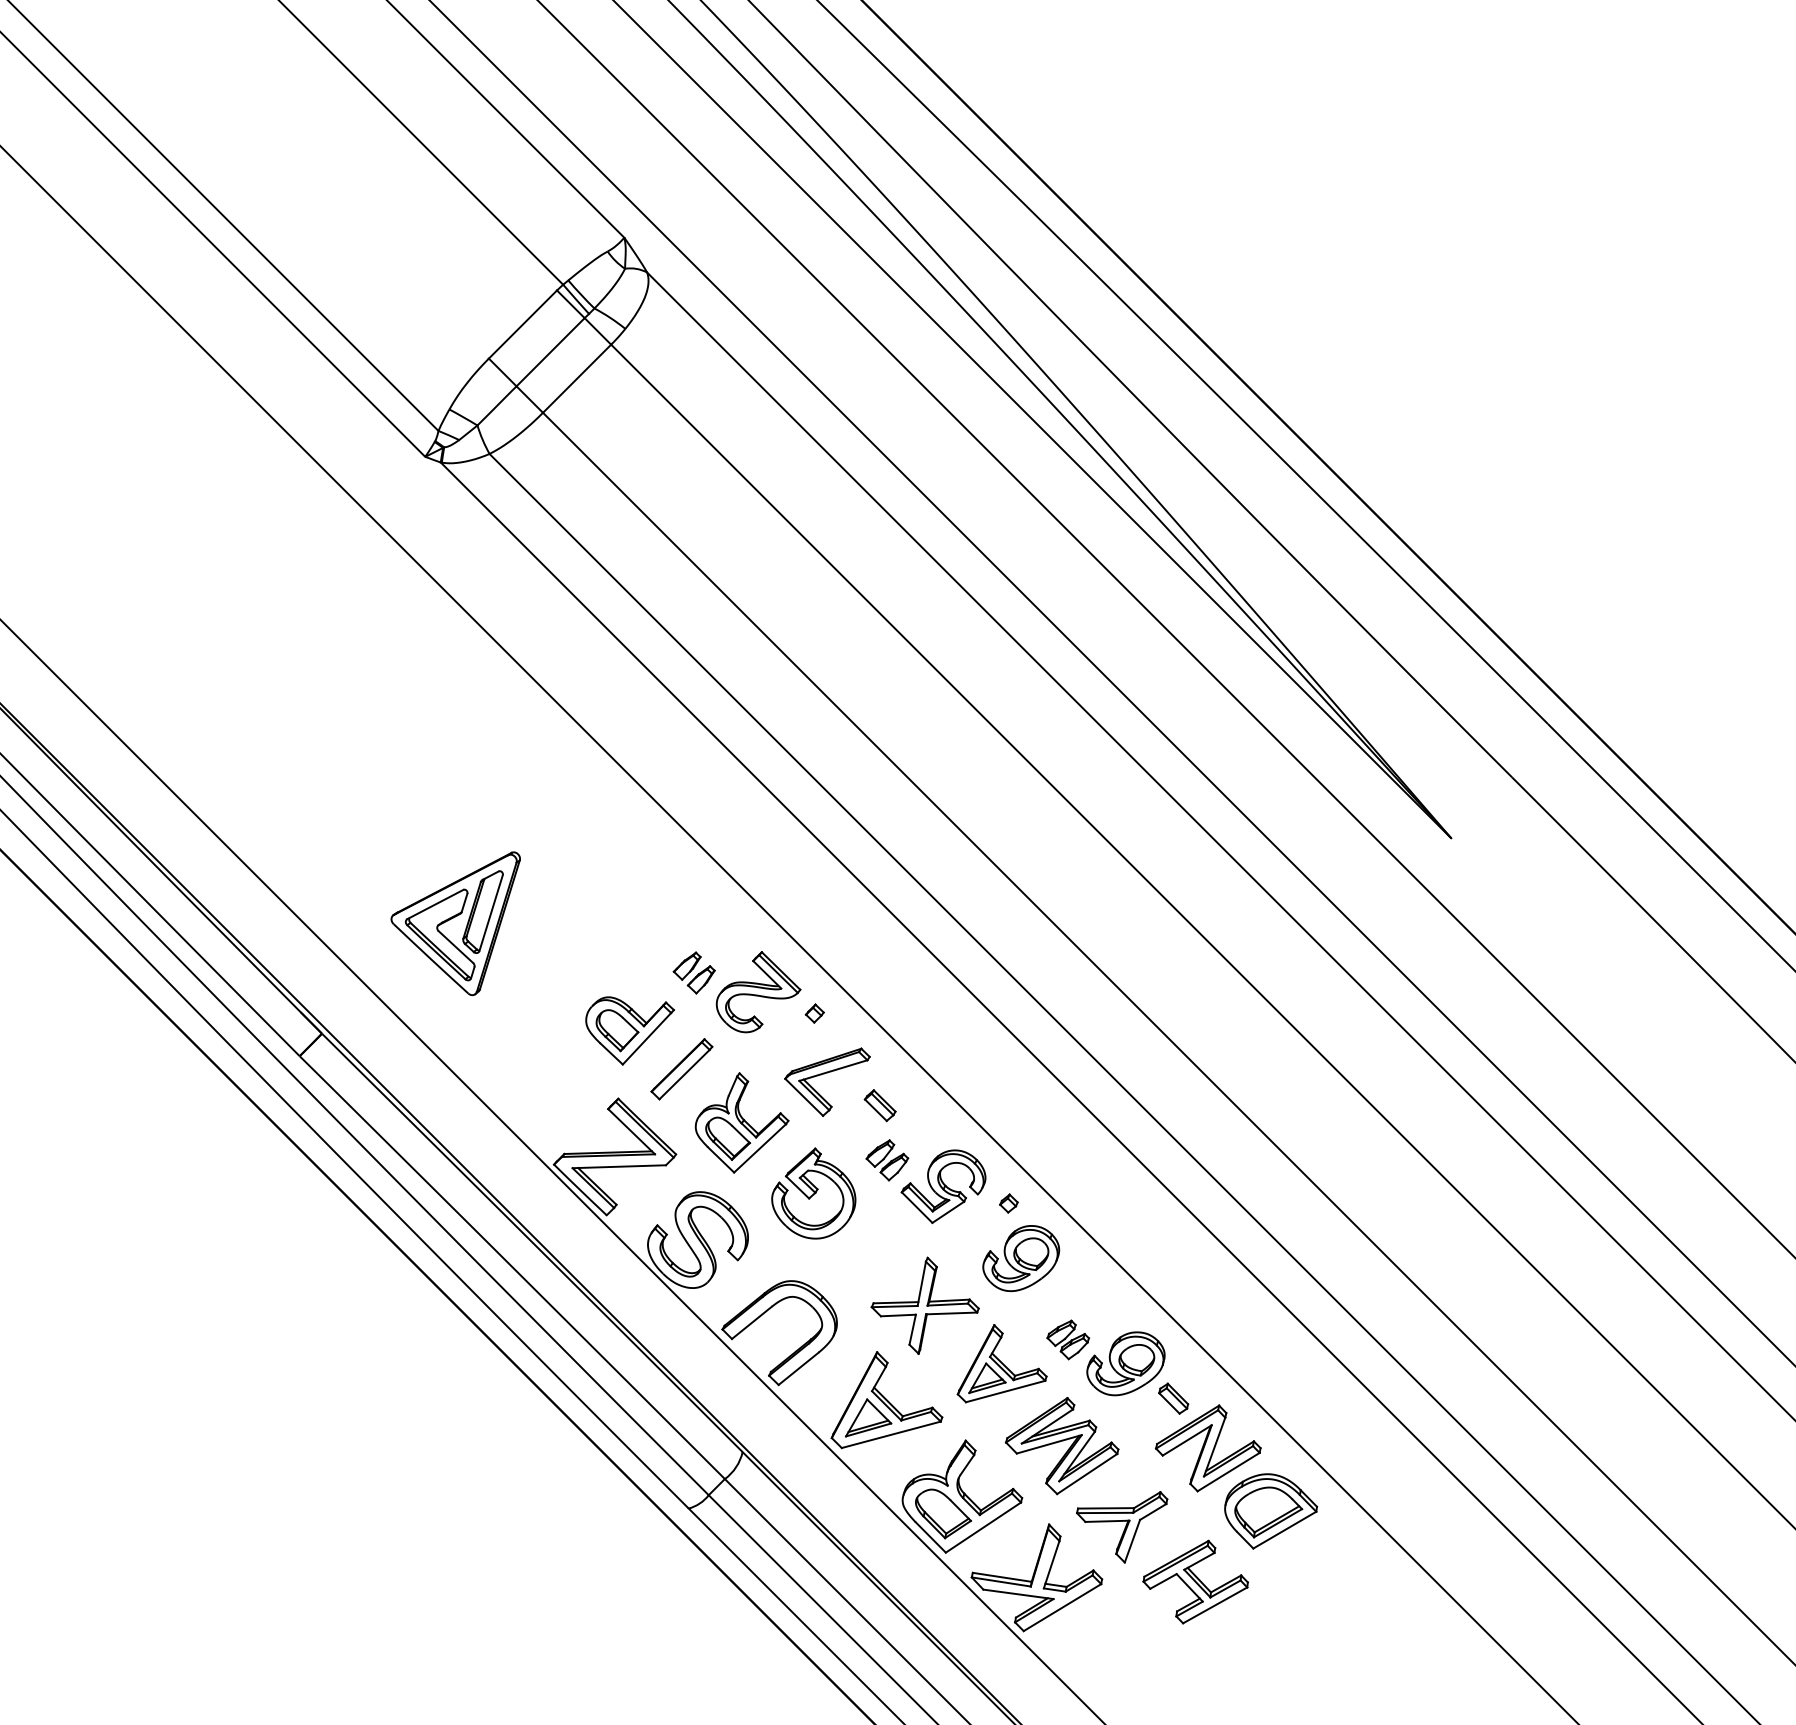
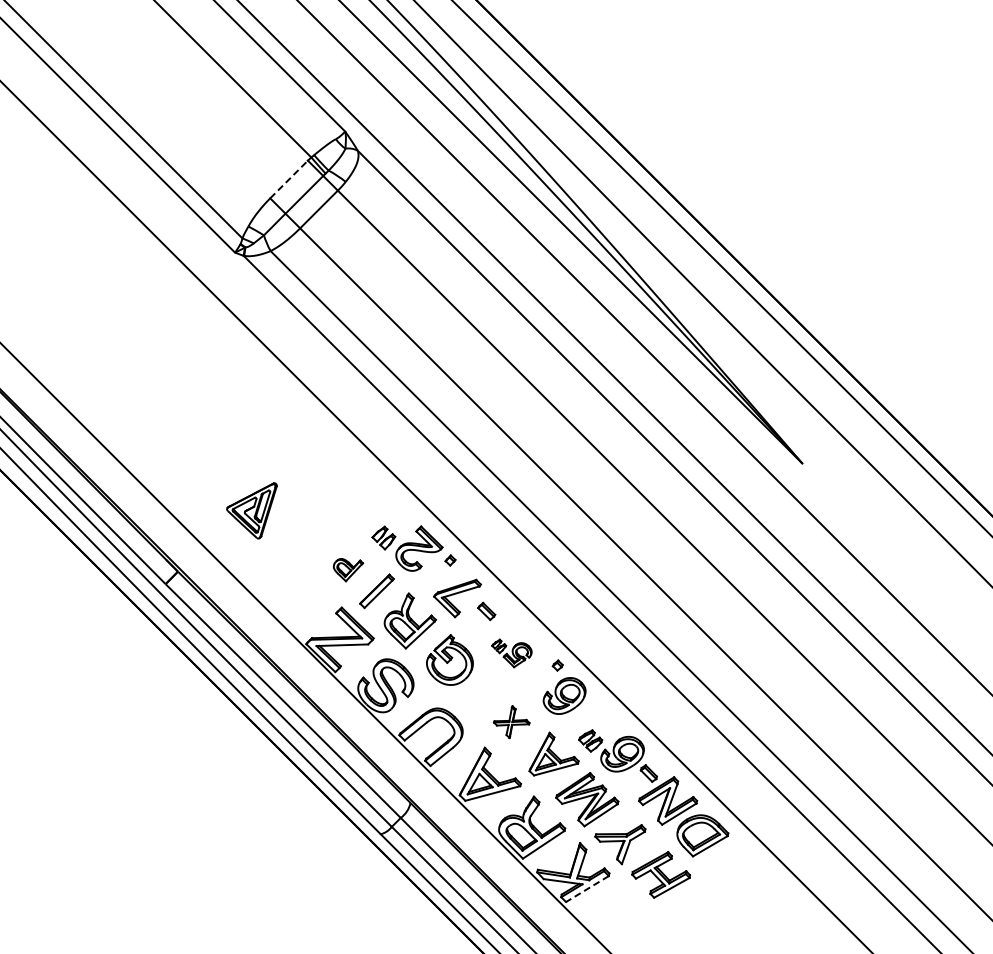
line: (523, 324) -> (289, 179), solid -> dashed
part: (454, 923) -> (251, 510), size x0.7
part: (630, 1029) -> (348, 569), size x0.6
part: (925, 1181) -> (511, 653), size x0.6
part: (925, 1304) -> (511, 721), size x0.6
line: (1062, 1608) -> (587, 889), solid -> dashed

